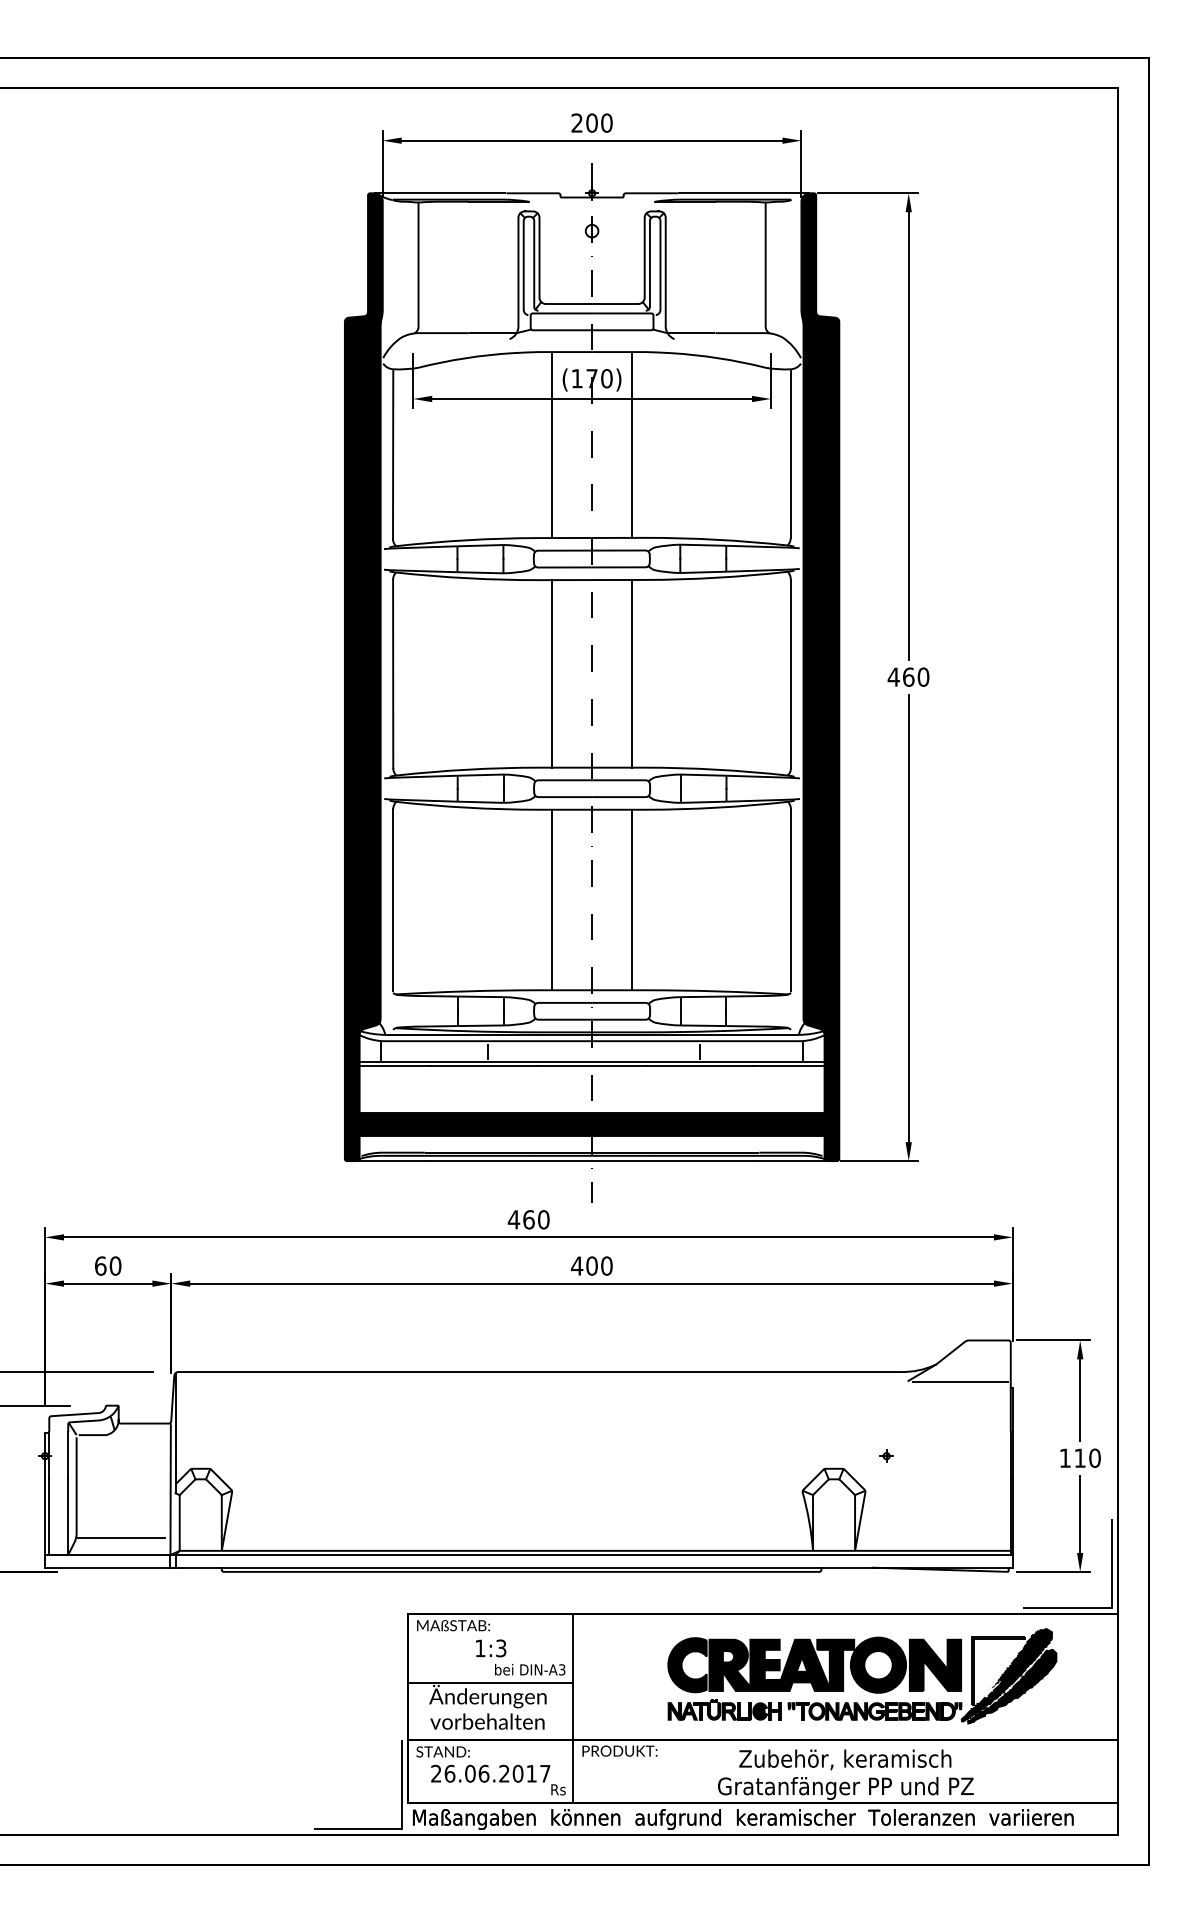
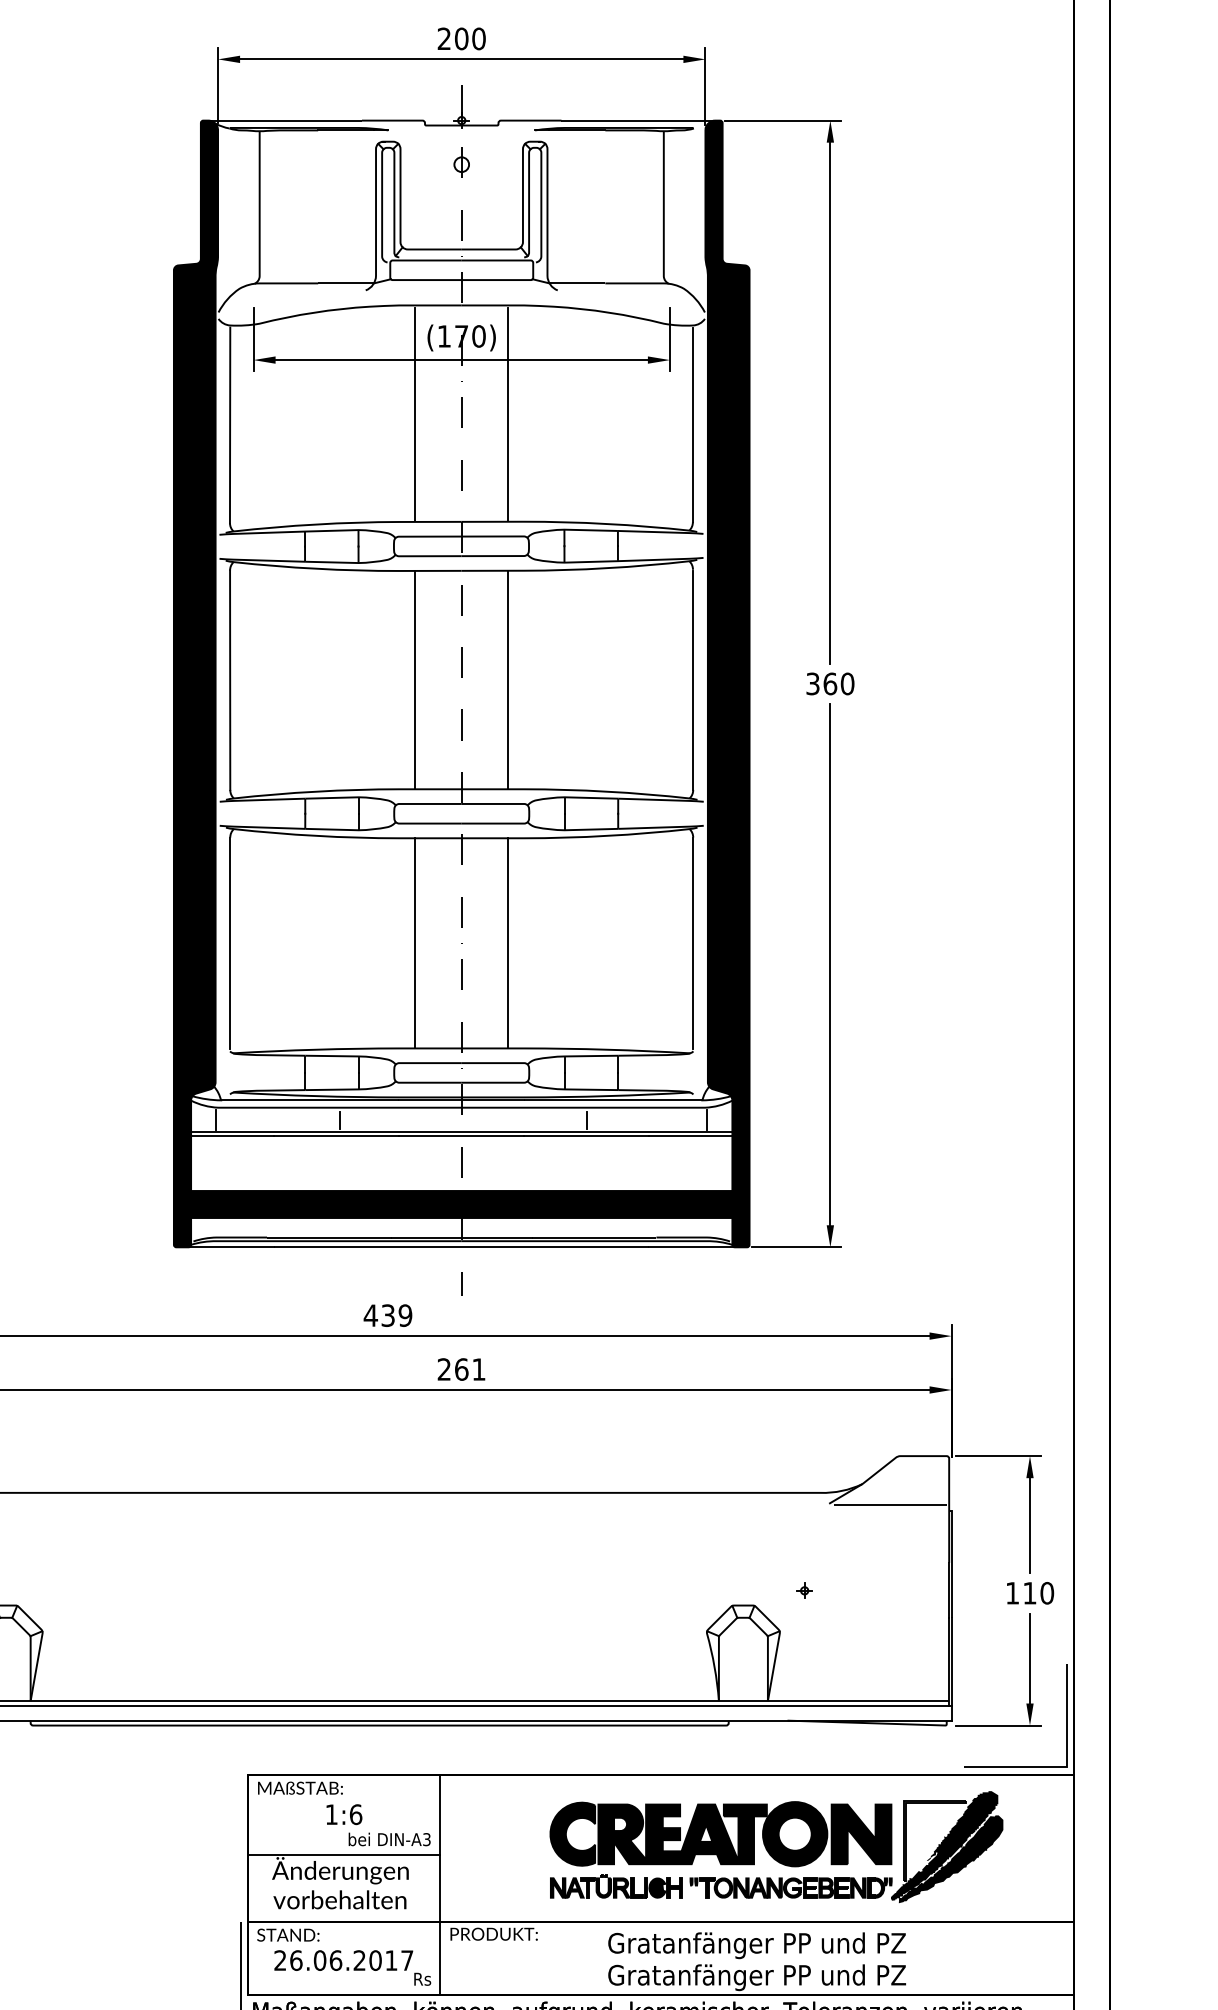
text: (893, 676) -> (812, 683), 460 -> 360
text: (536, 1219) -> (397, 1315), 460 -> 439
text: (591, 1265) -> (461, 1368), 400 -> 261
text: (501, 1648) -> (356, 1814), 1:3 -> 1:6
text: (845, 1760) -> (756, 1945), Zubehör, keramisch -> Gratanfänger PP und PZ

